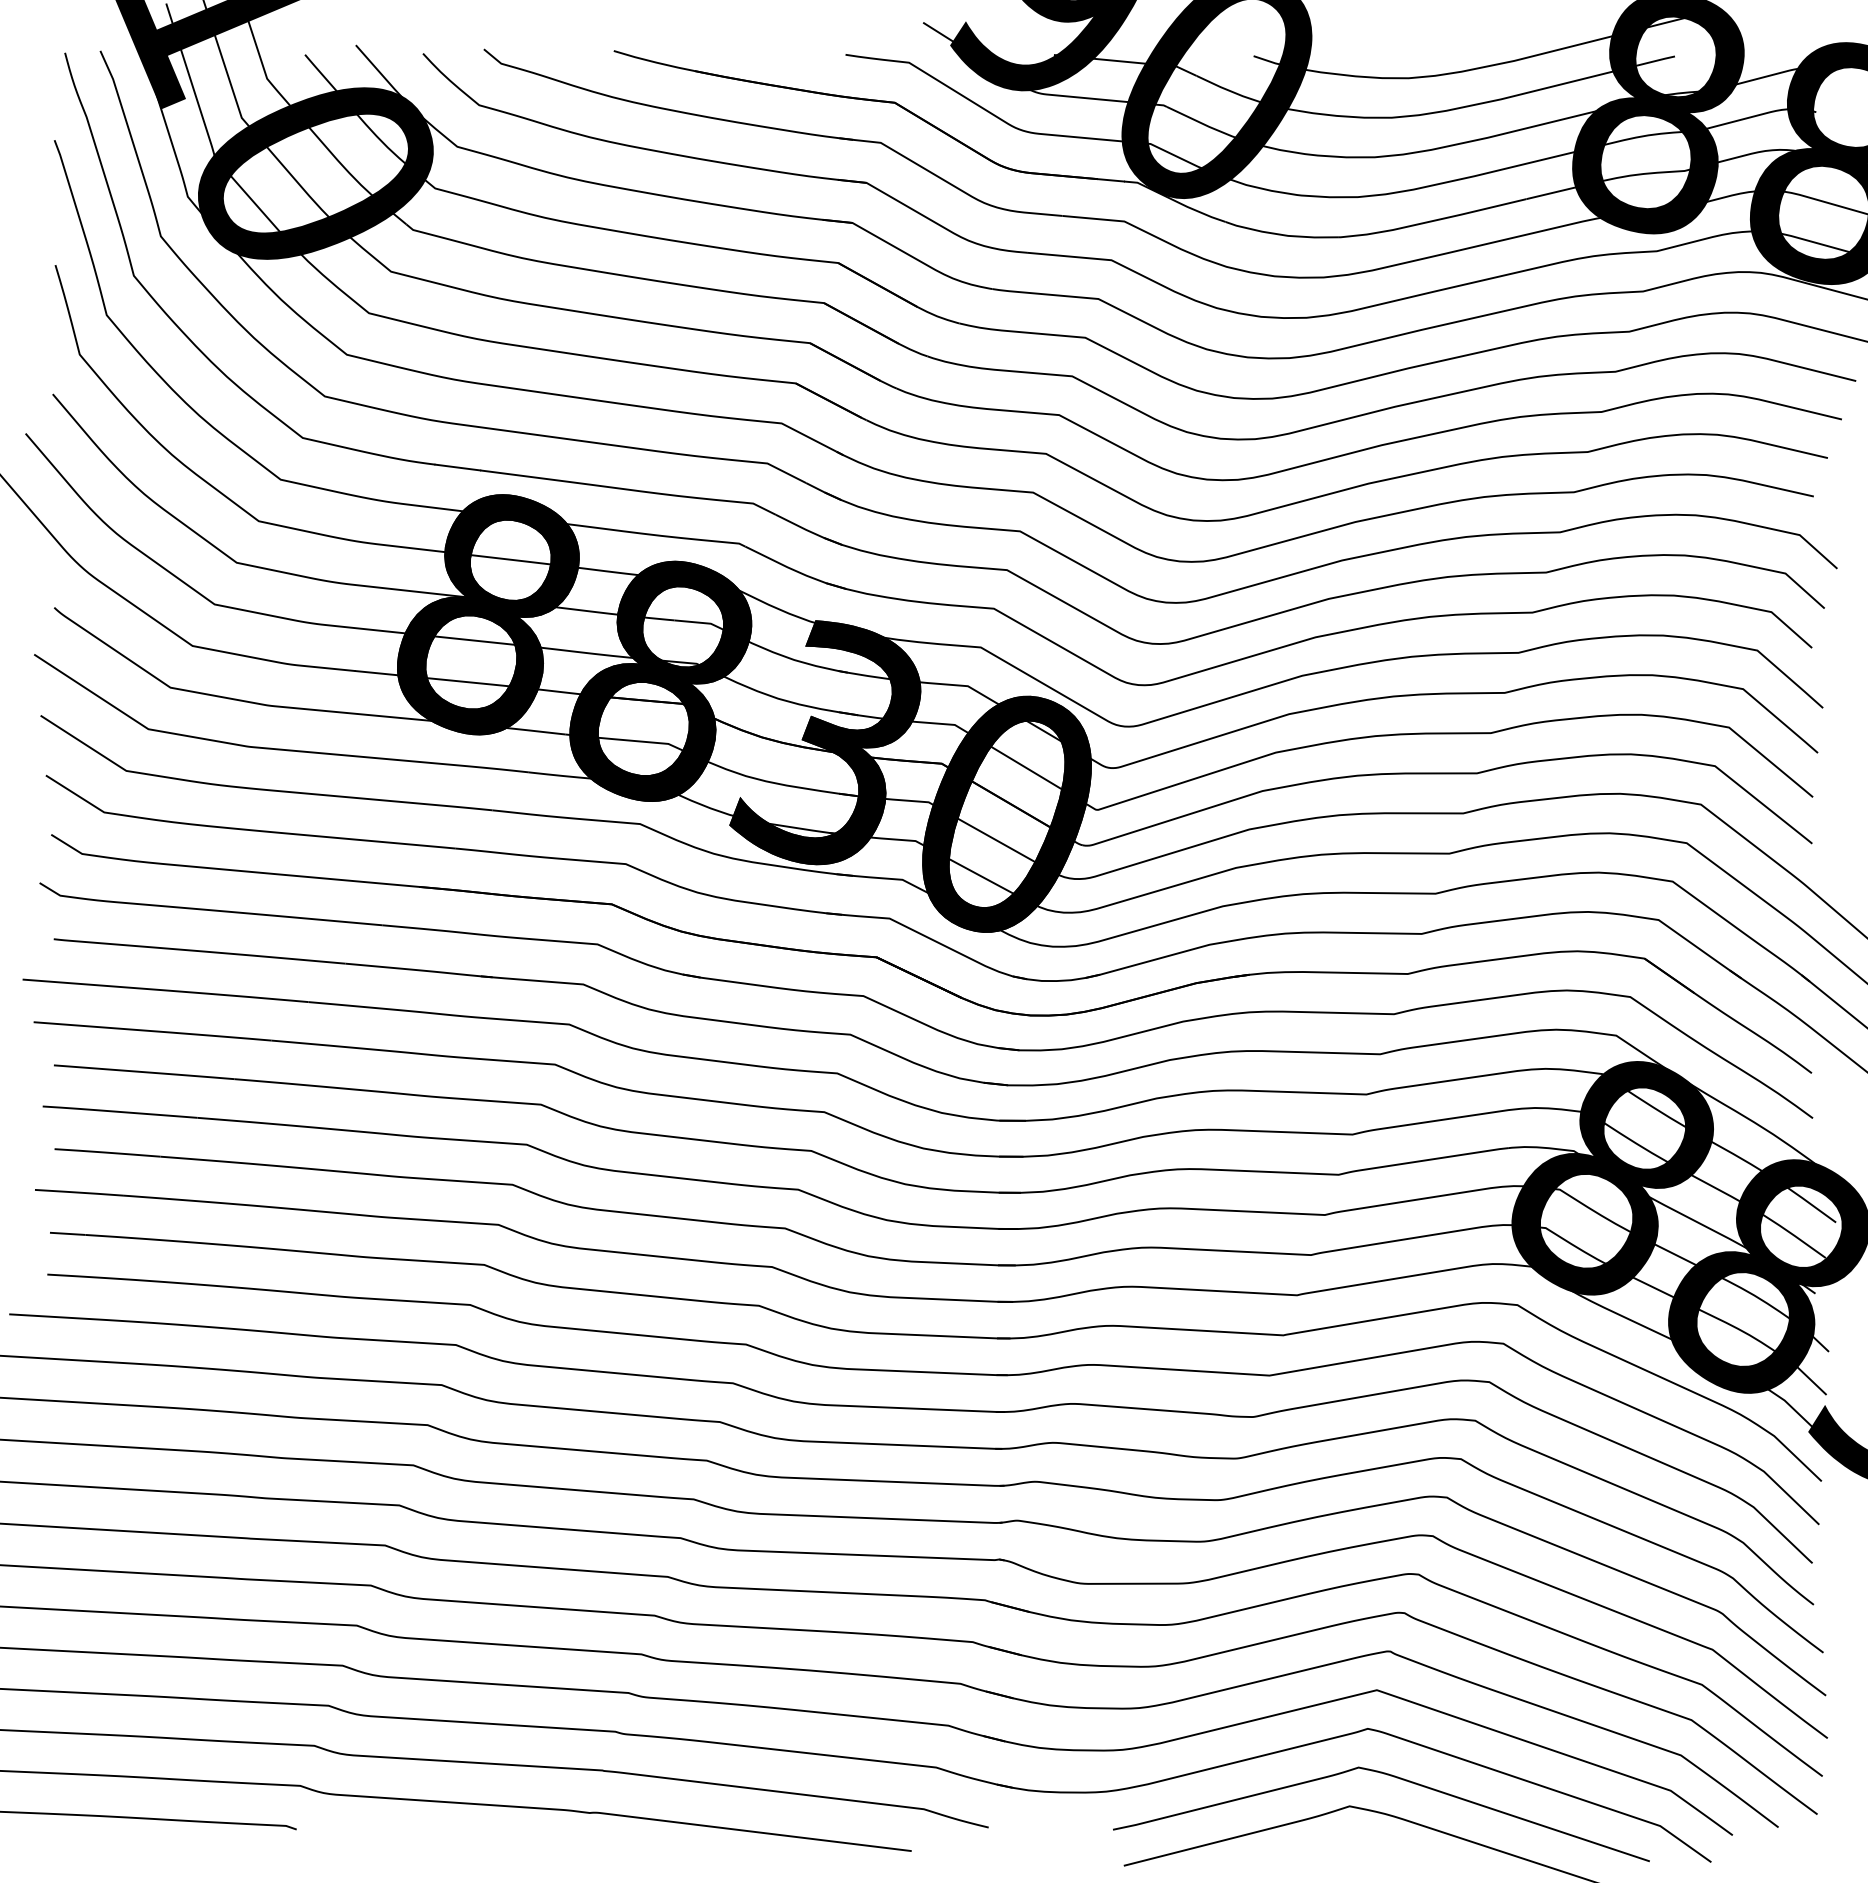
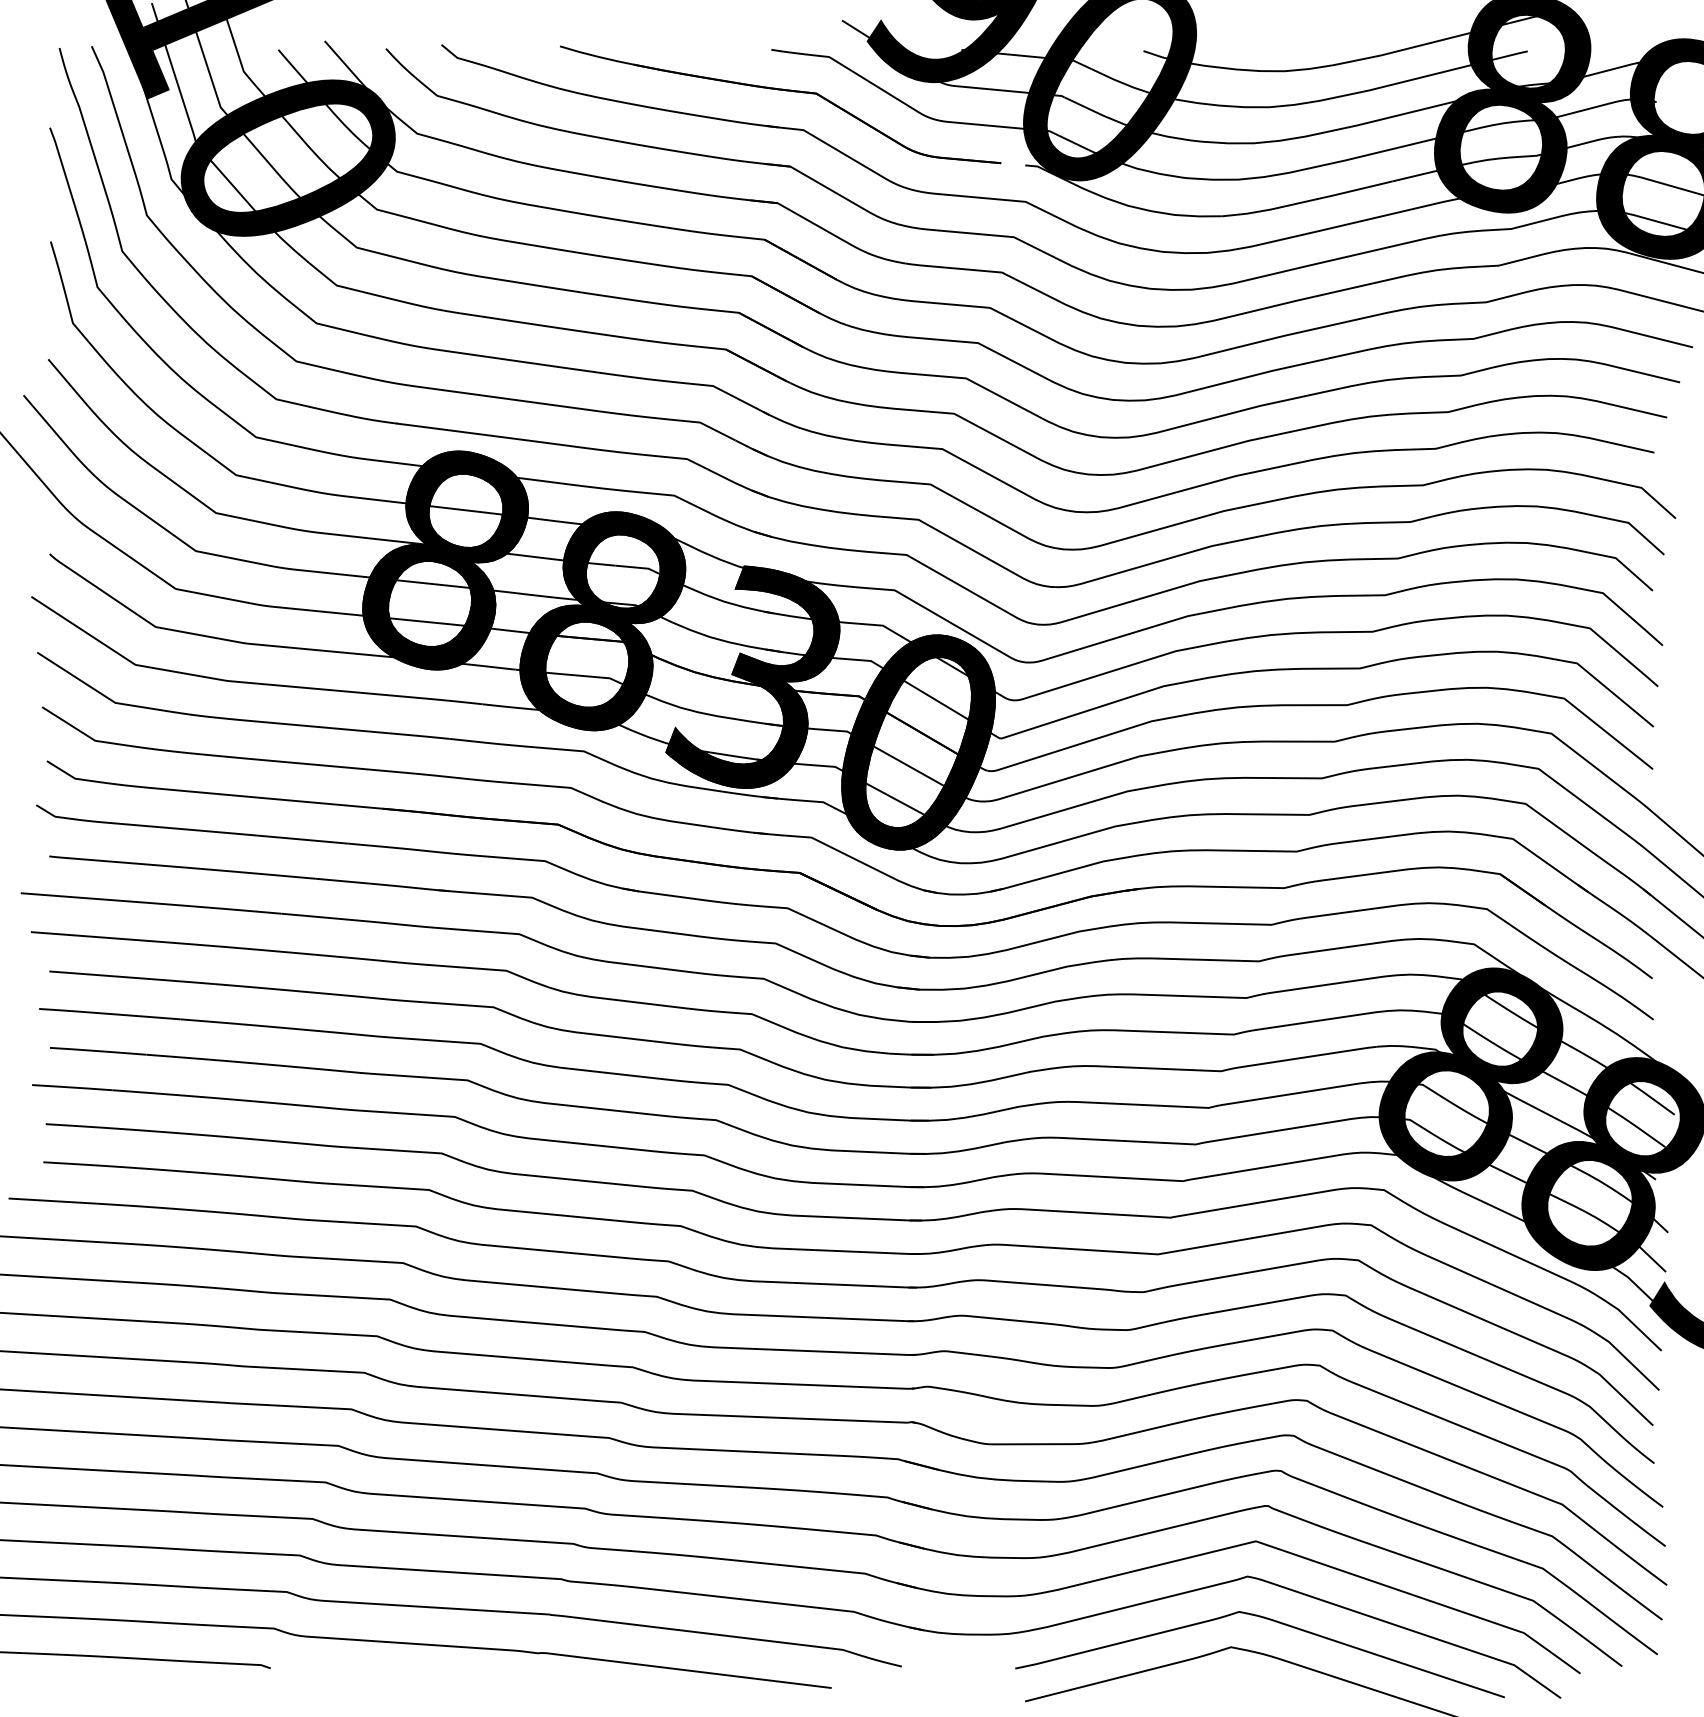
line: (1110, 180) -> (1012, 164), removed

